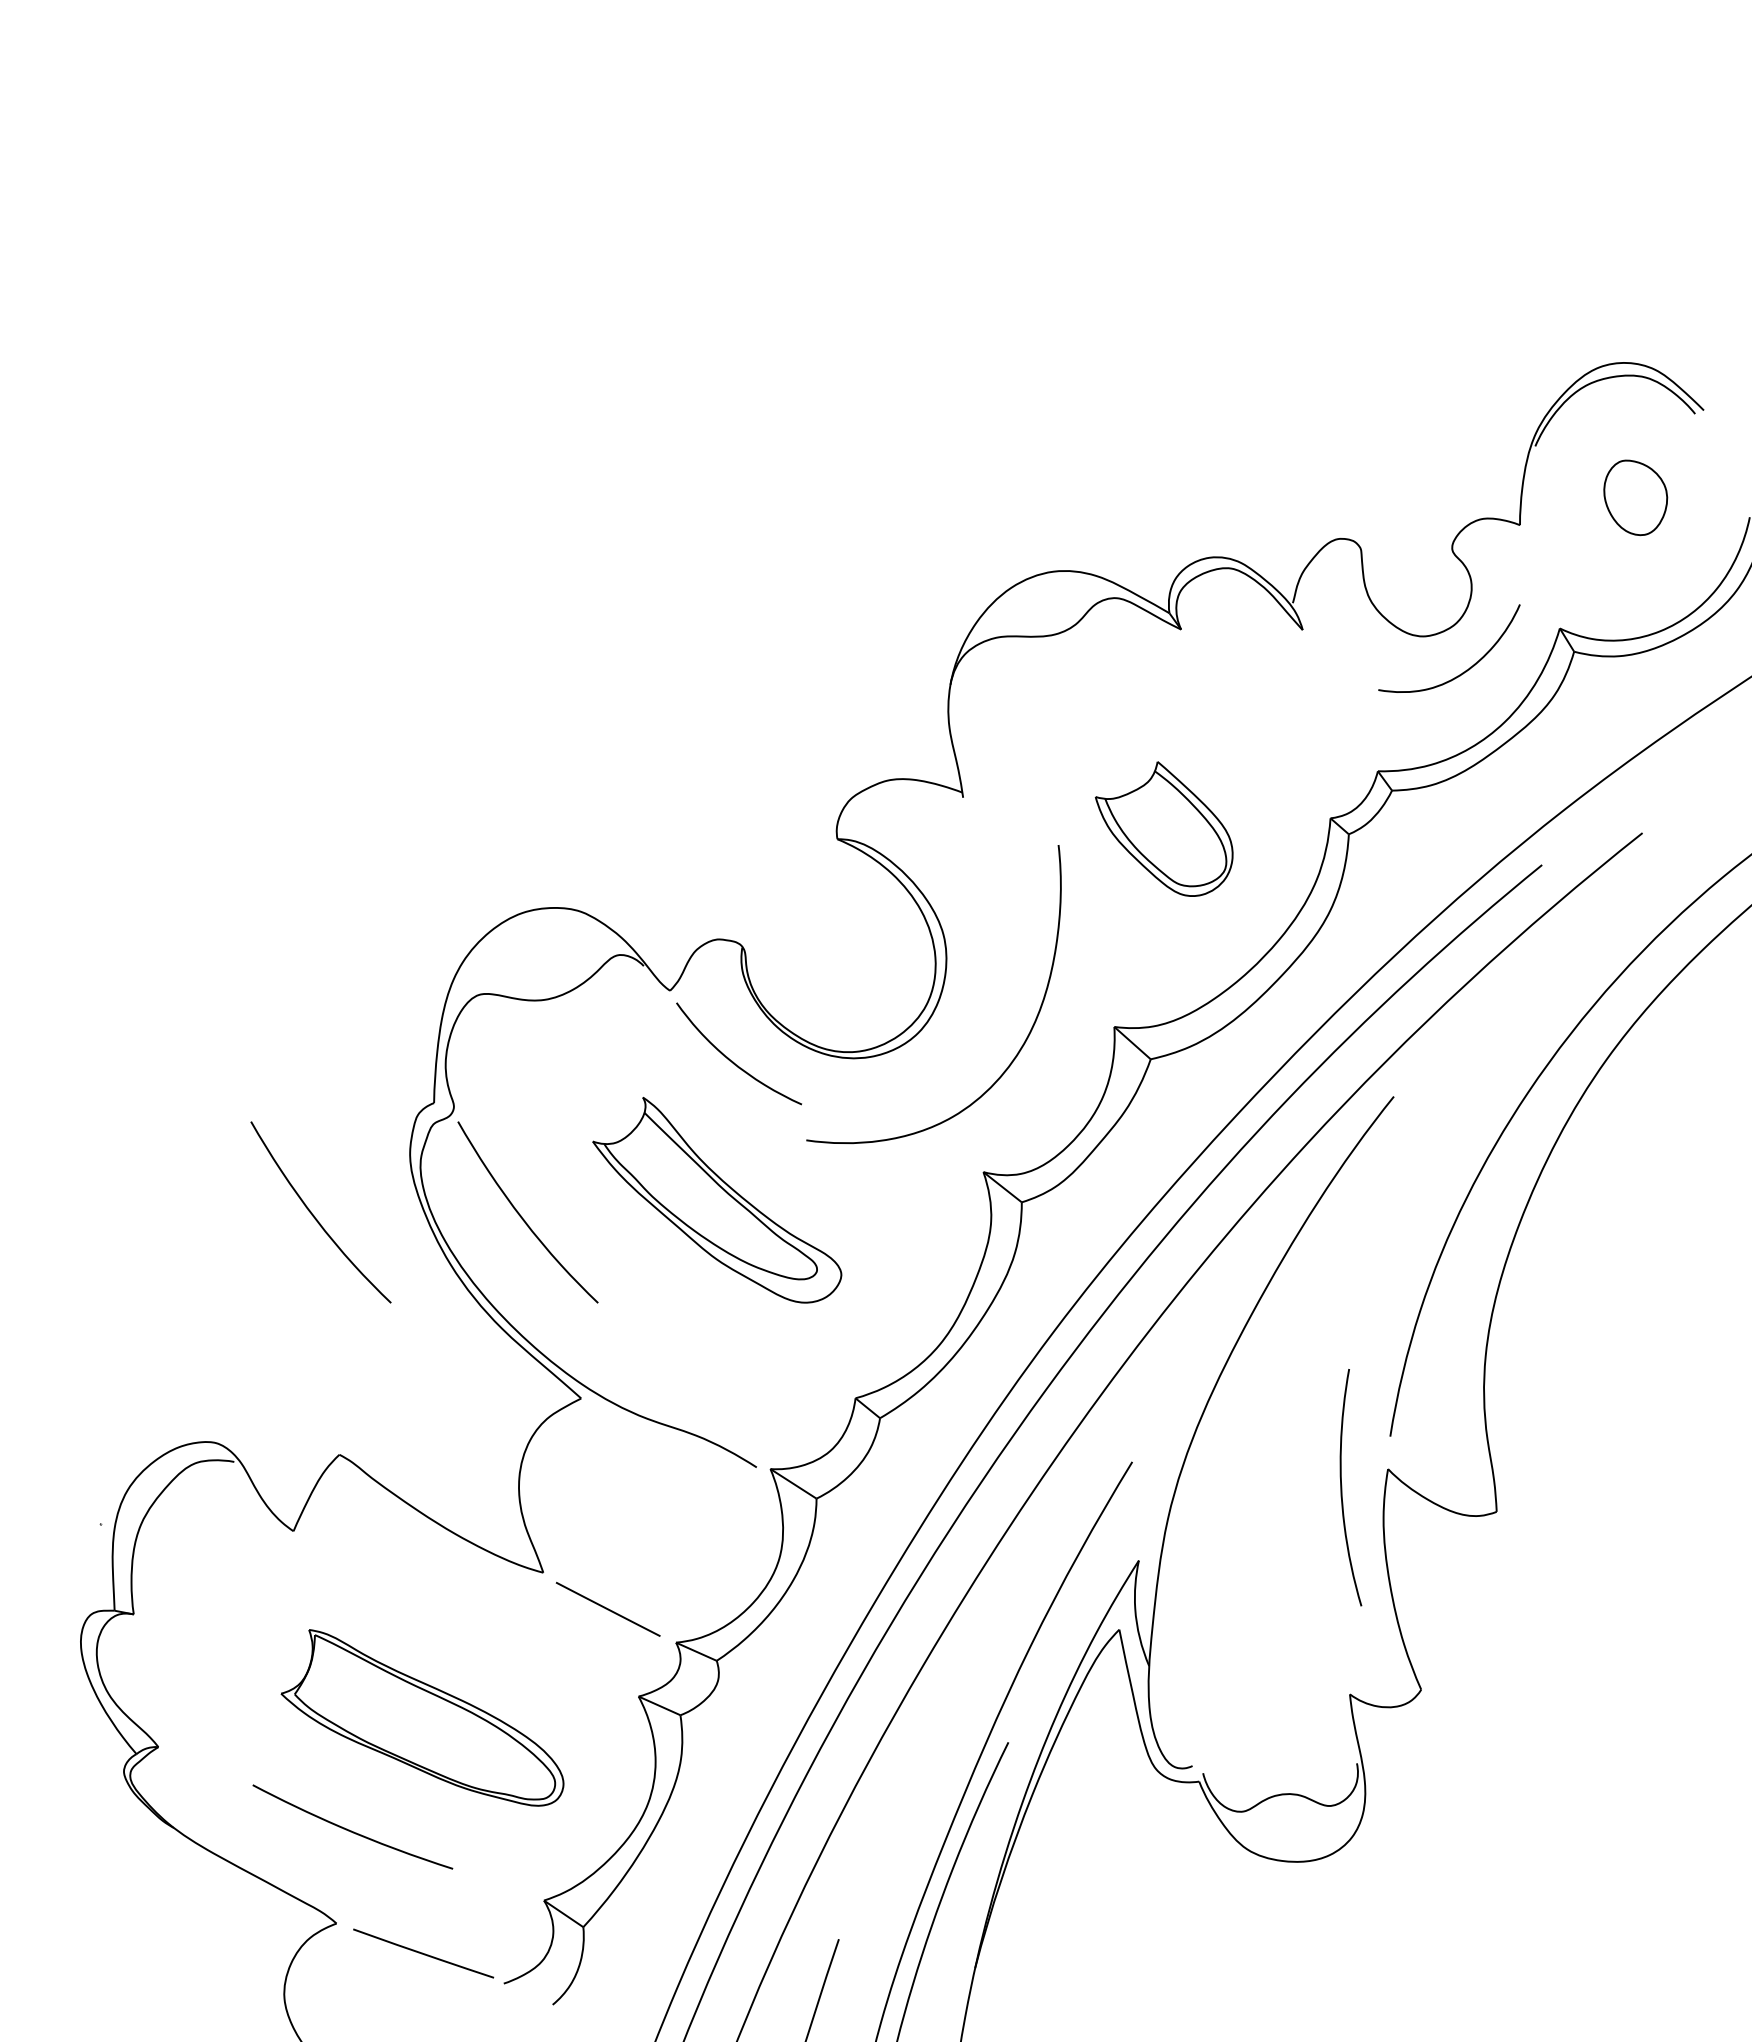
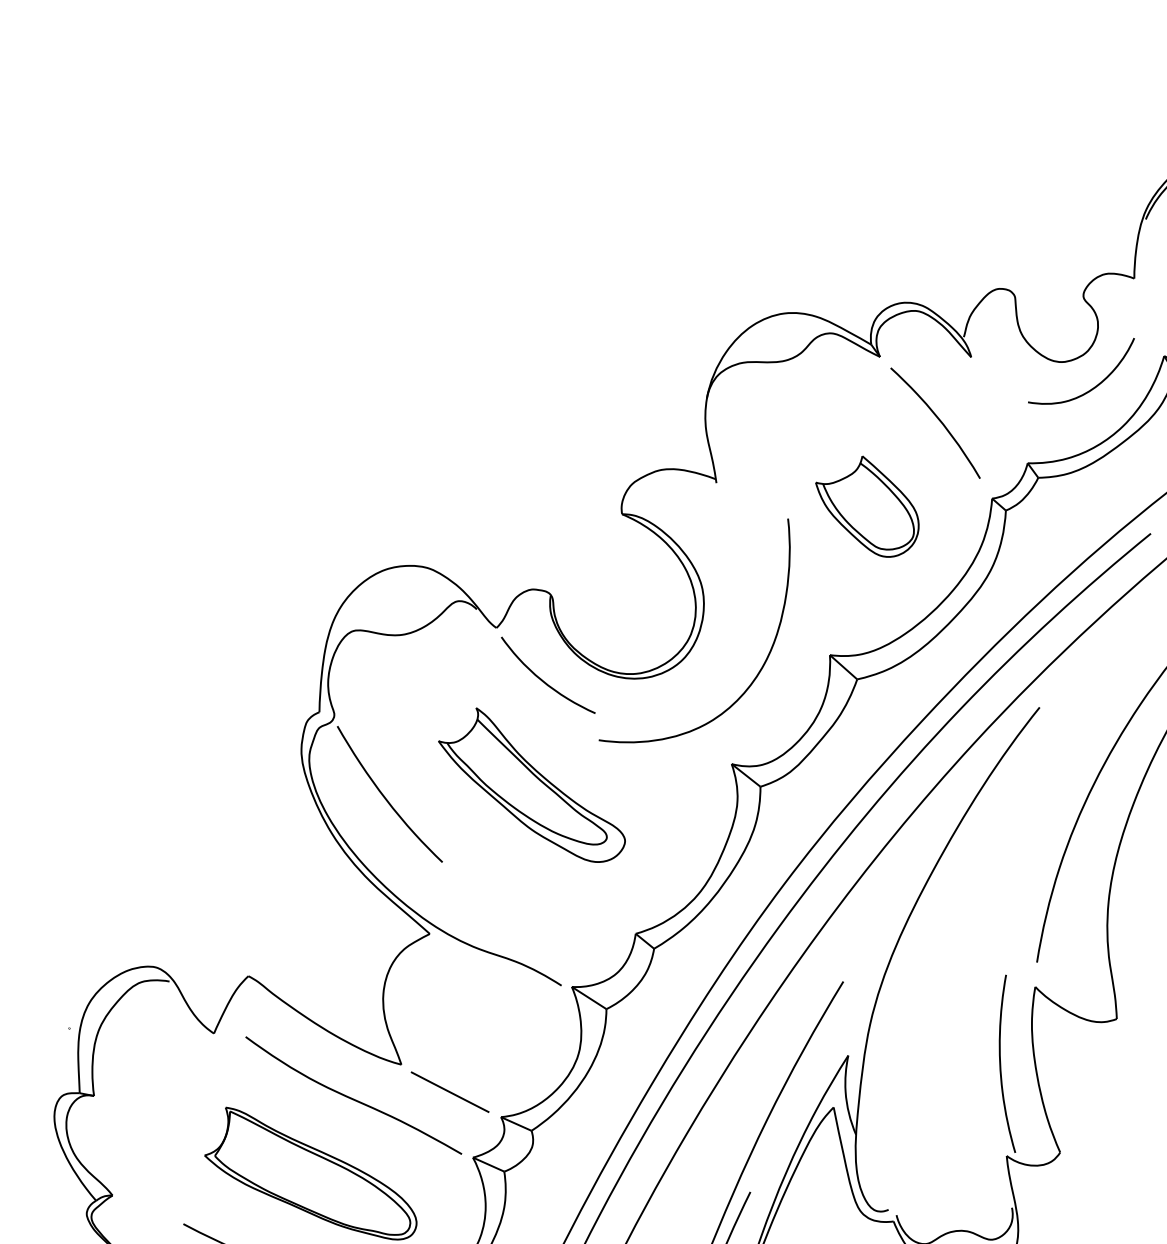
curve: (1260, 715) -> (939, 421), added
curve: (315, 1216) -> (230, 797), removed
curve: (1342, 1487) -> (1001, 1063), moved
curve: (478, 1617) -> (352, 1098), added

